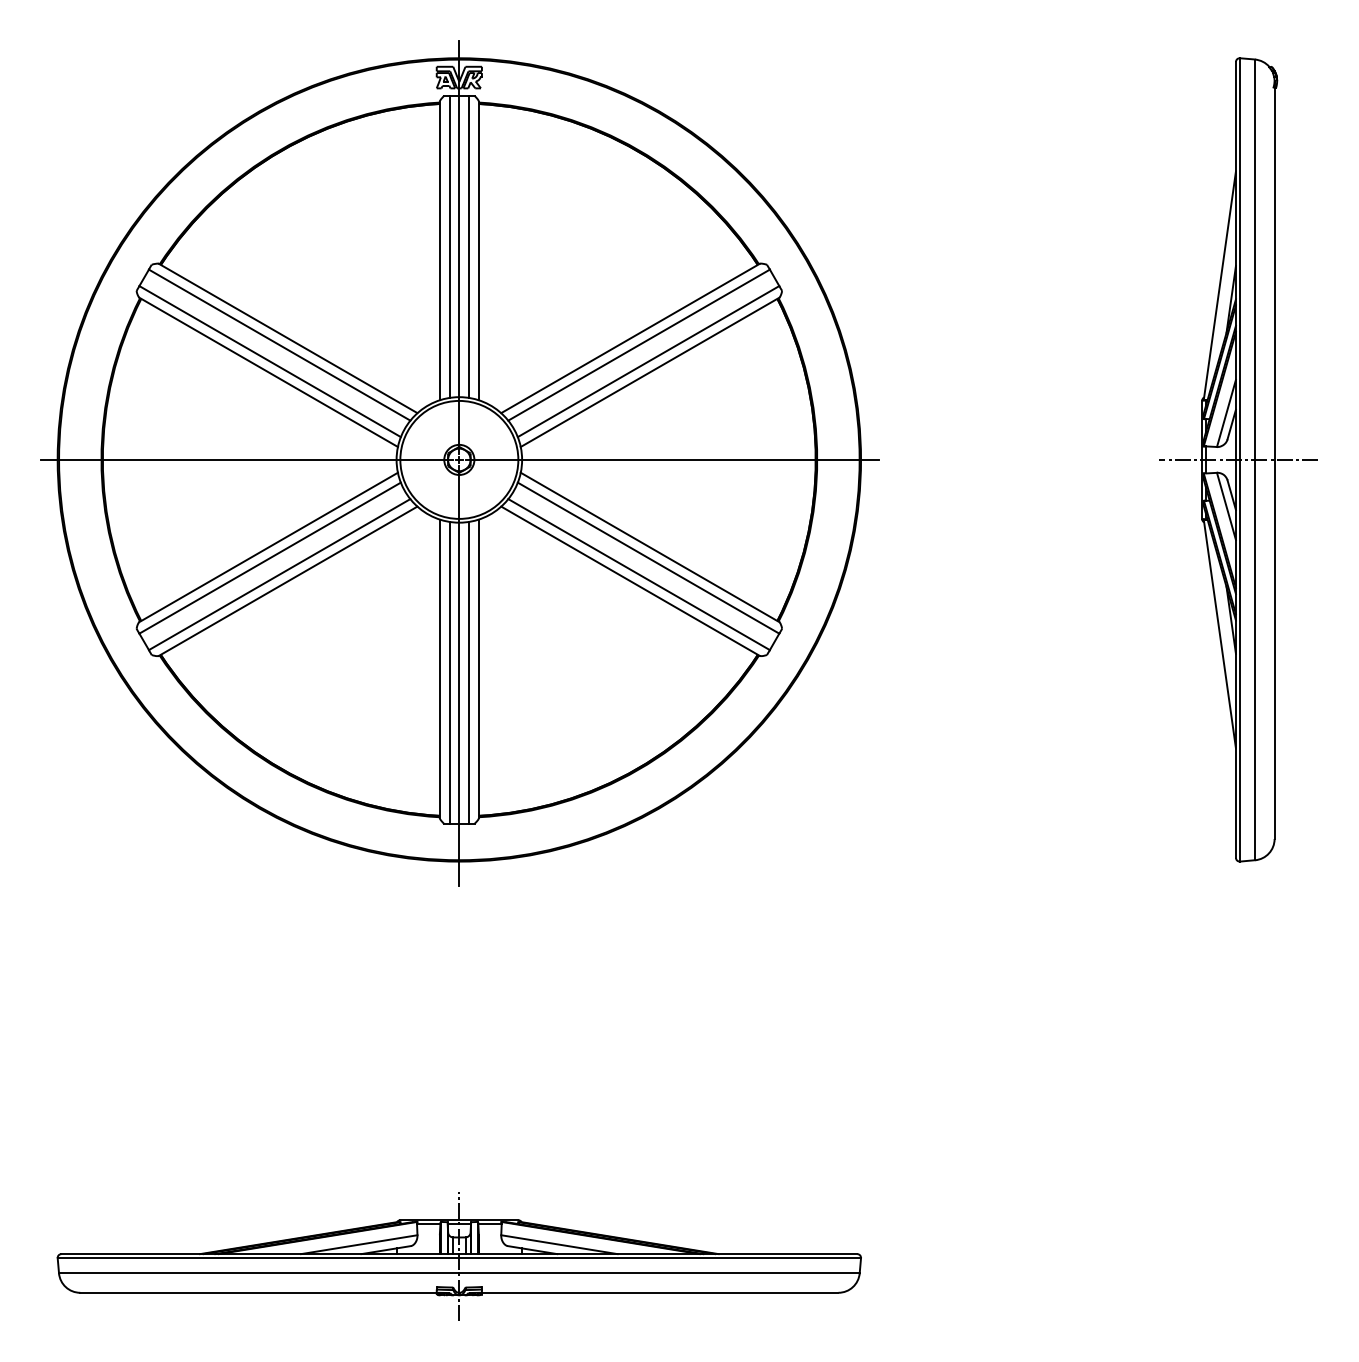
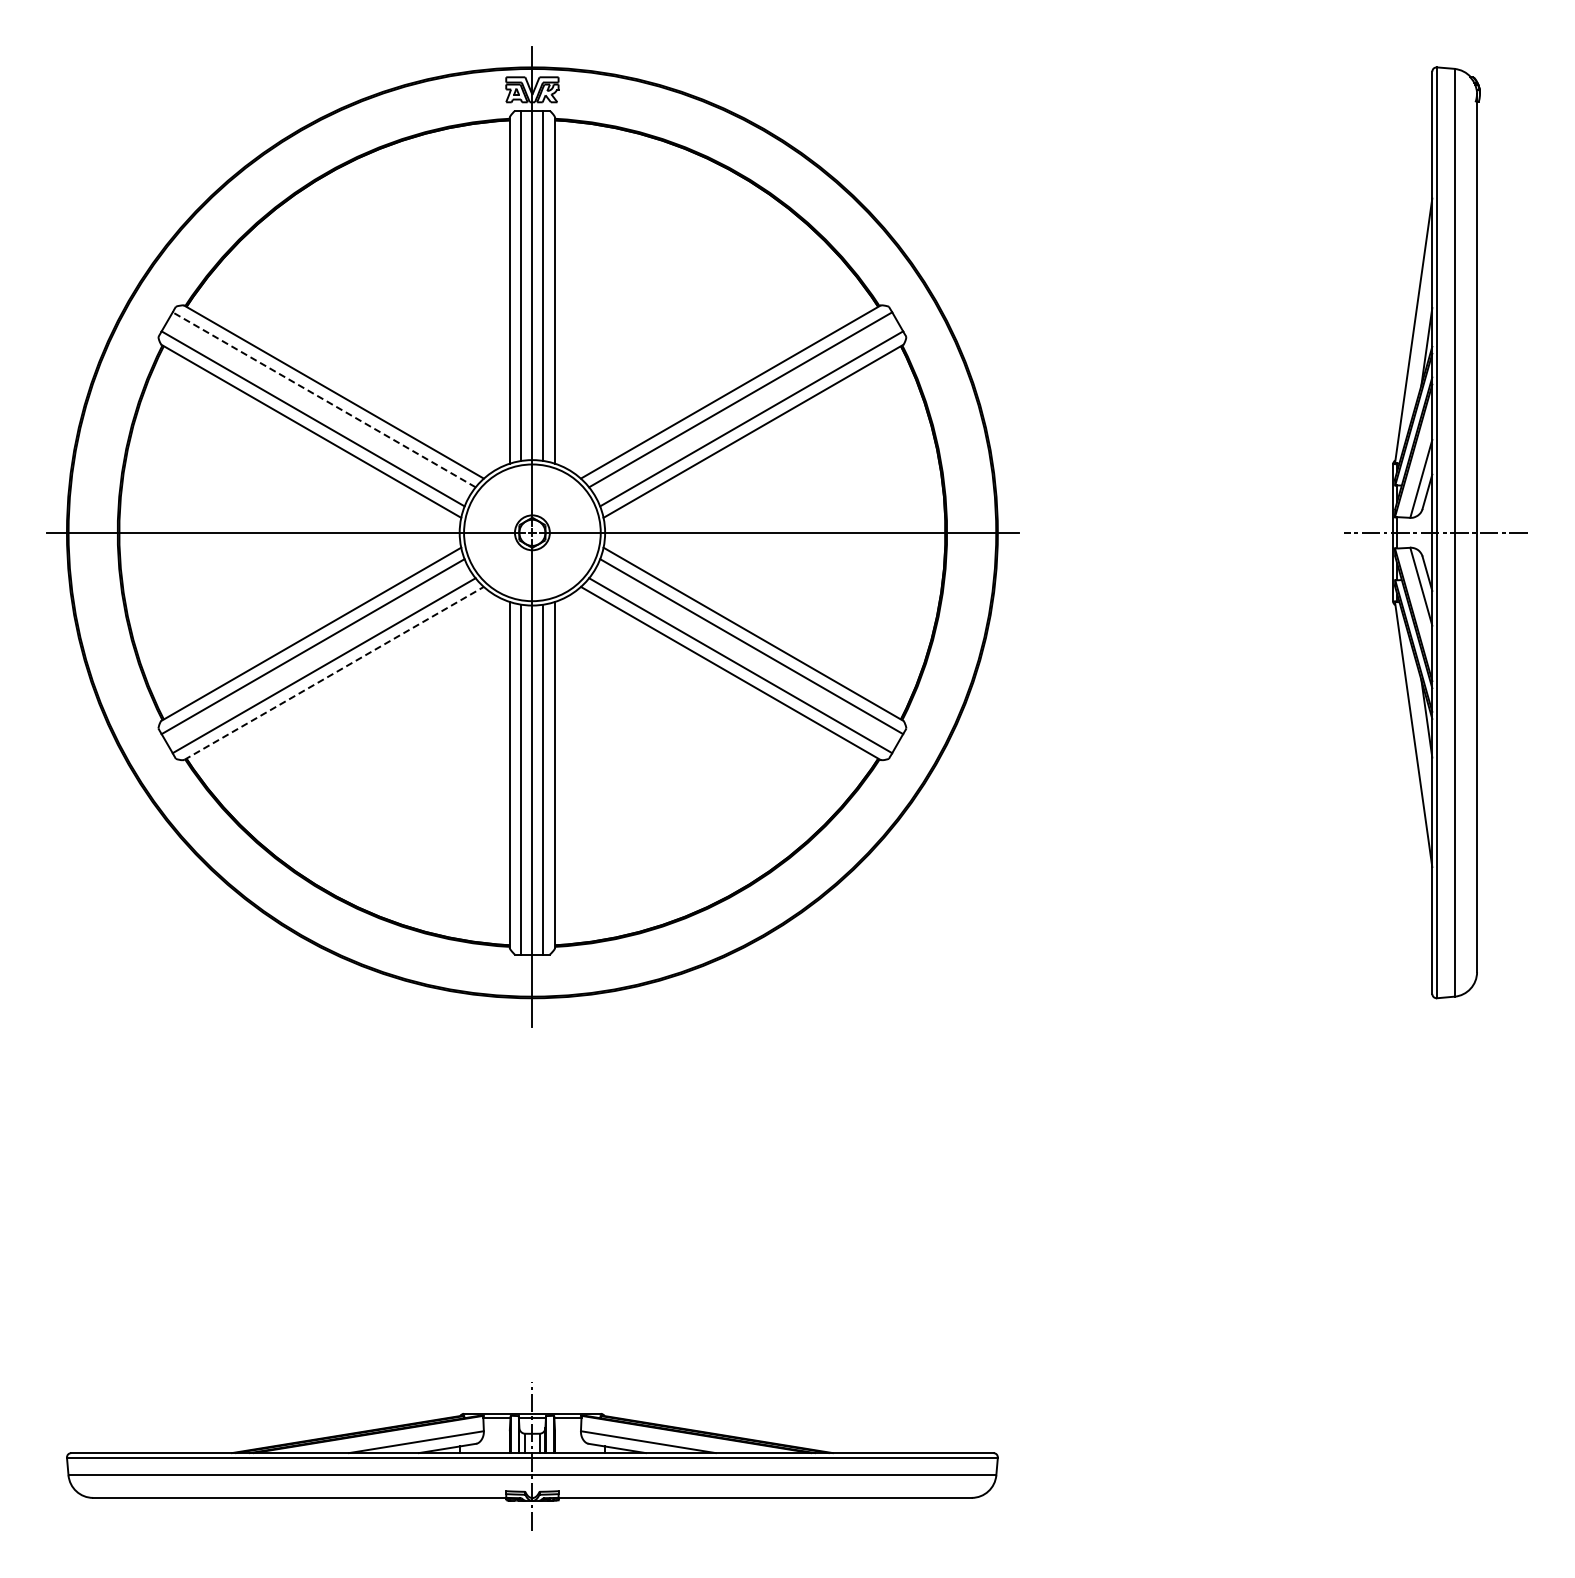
line: (279, 344) -> (324, 399), solid -> dashed
line: (288, 581) -> (334, 673), solid -> dashed

